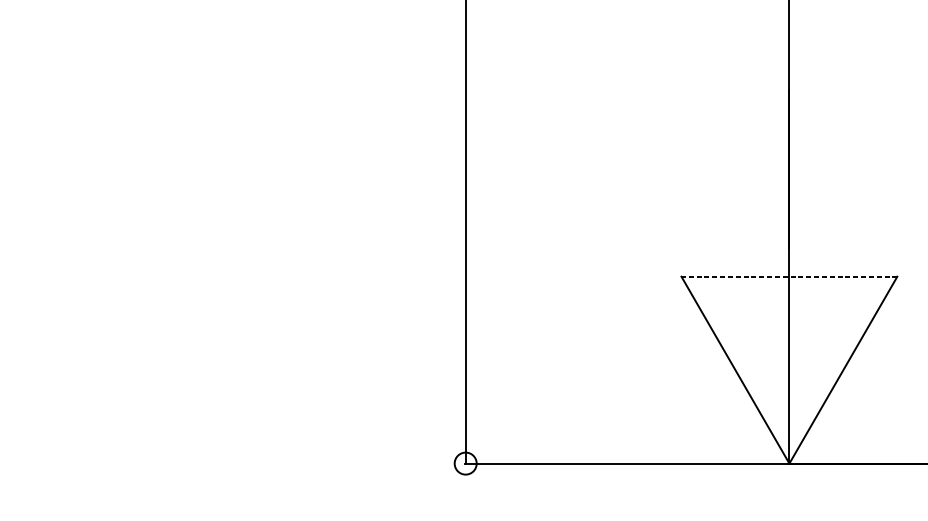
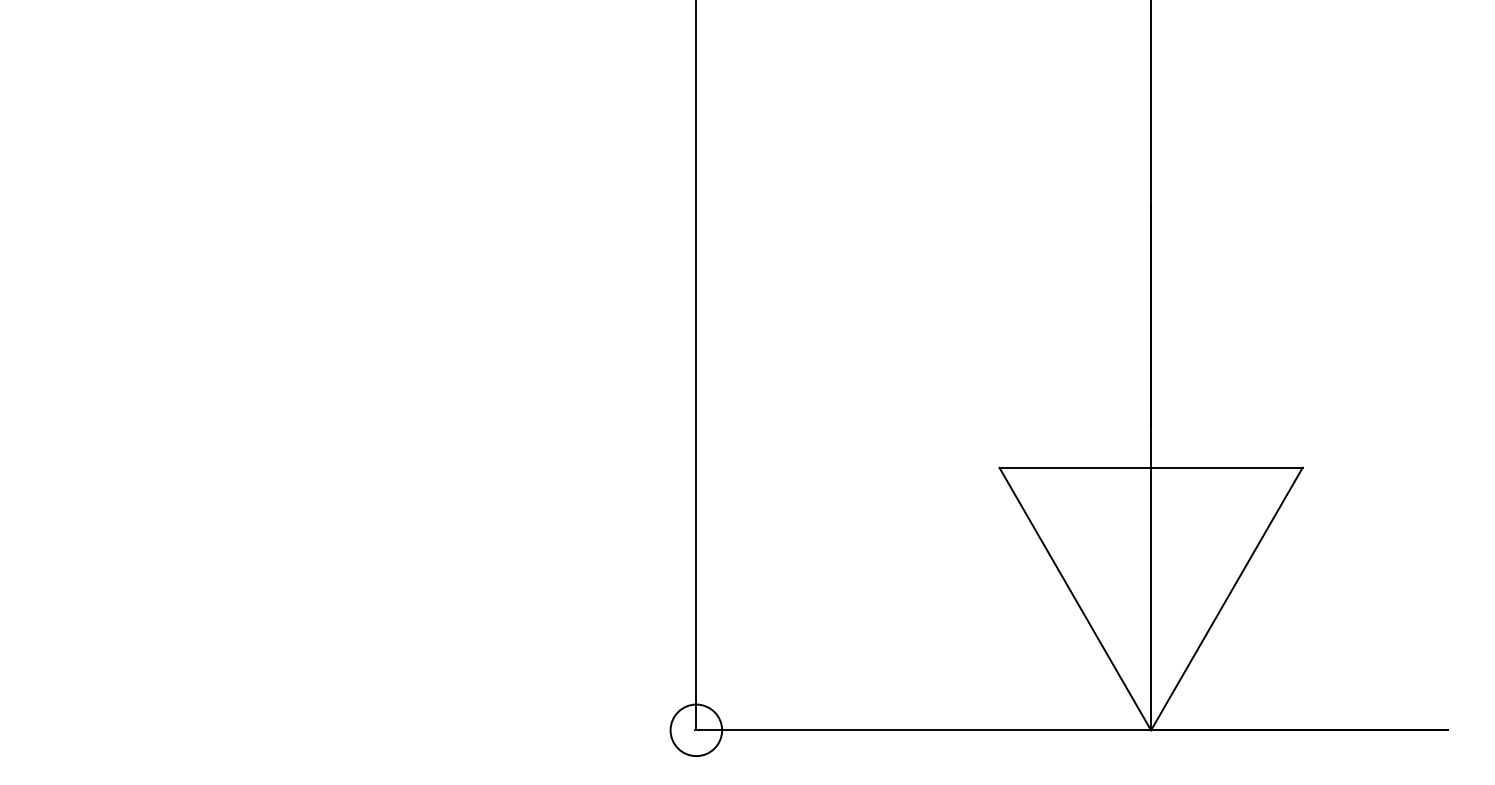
line: (789, 276) -> (1151, 467), dashed -> solid
circle: (465, 463) -> (696, 730), size x1.67

